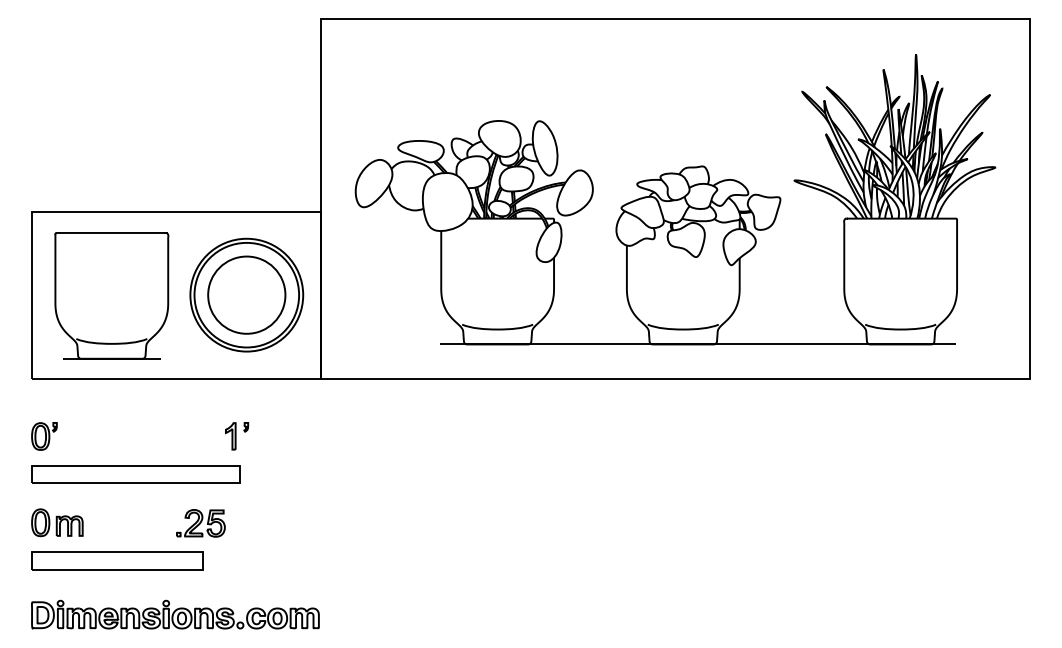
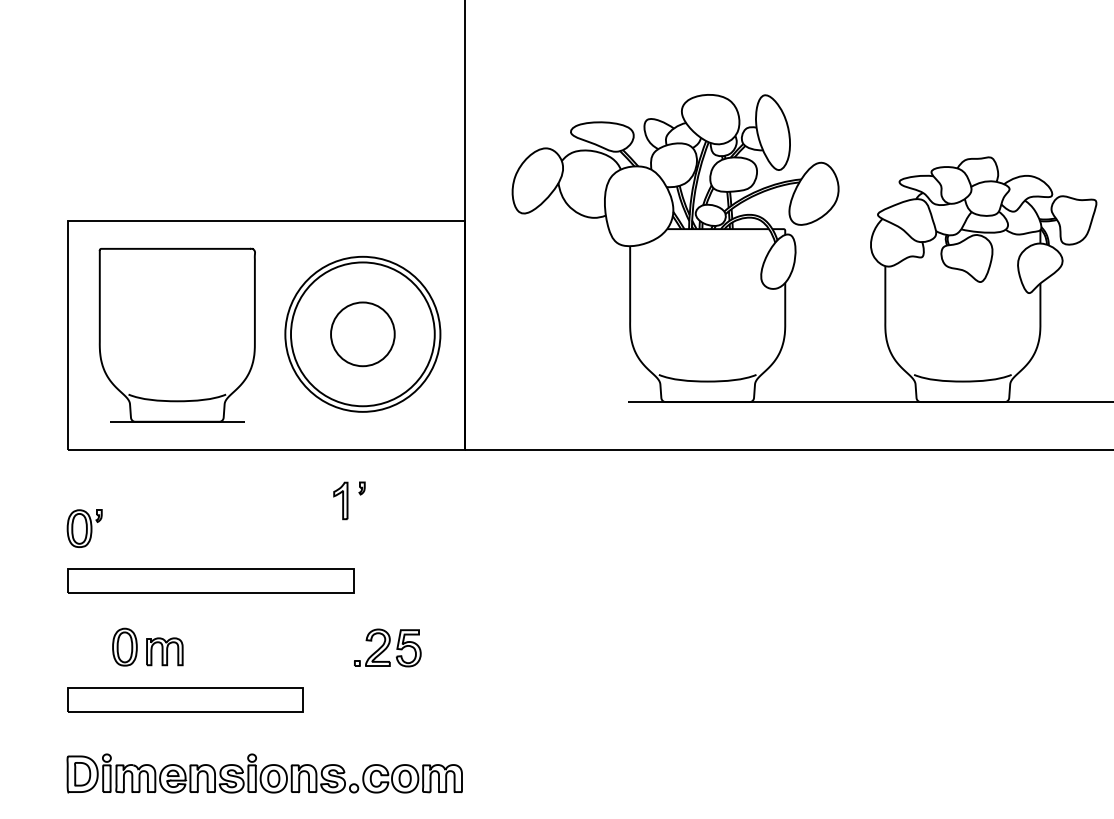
circle: (246, 294) -> (362, 333), size x0.6
part: (237, 436) -> (350, 501), moved
part: (57, 522) -> (148, 646), moved
part: (200, 523) -> (387, 648), moved

